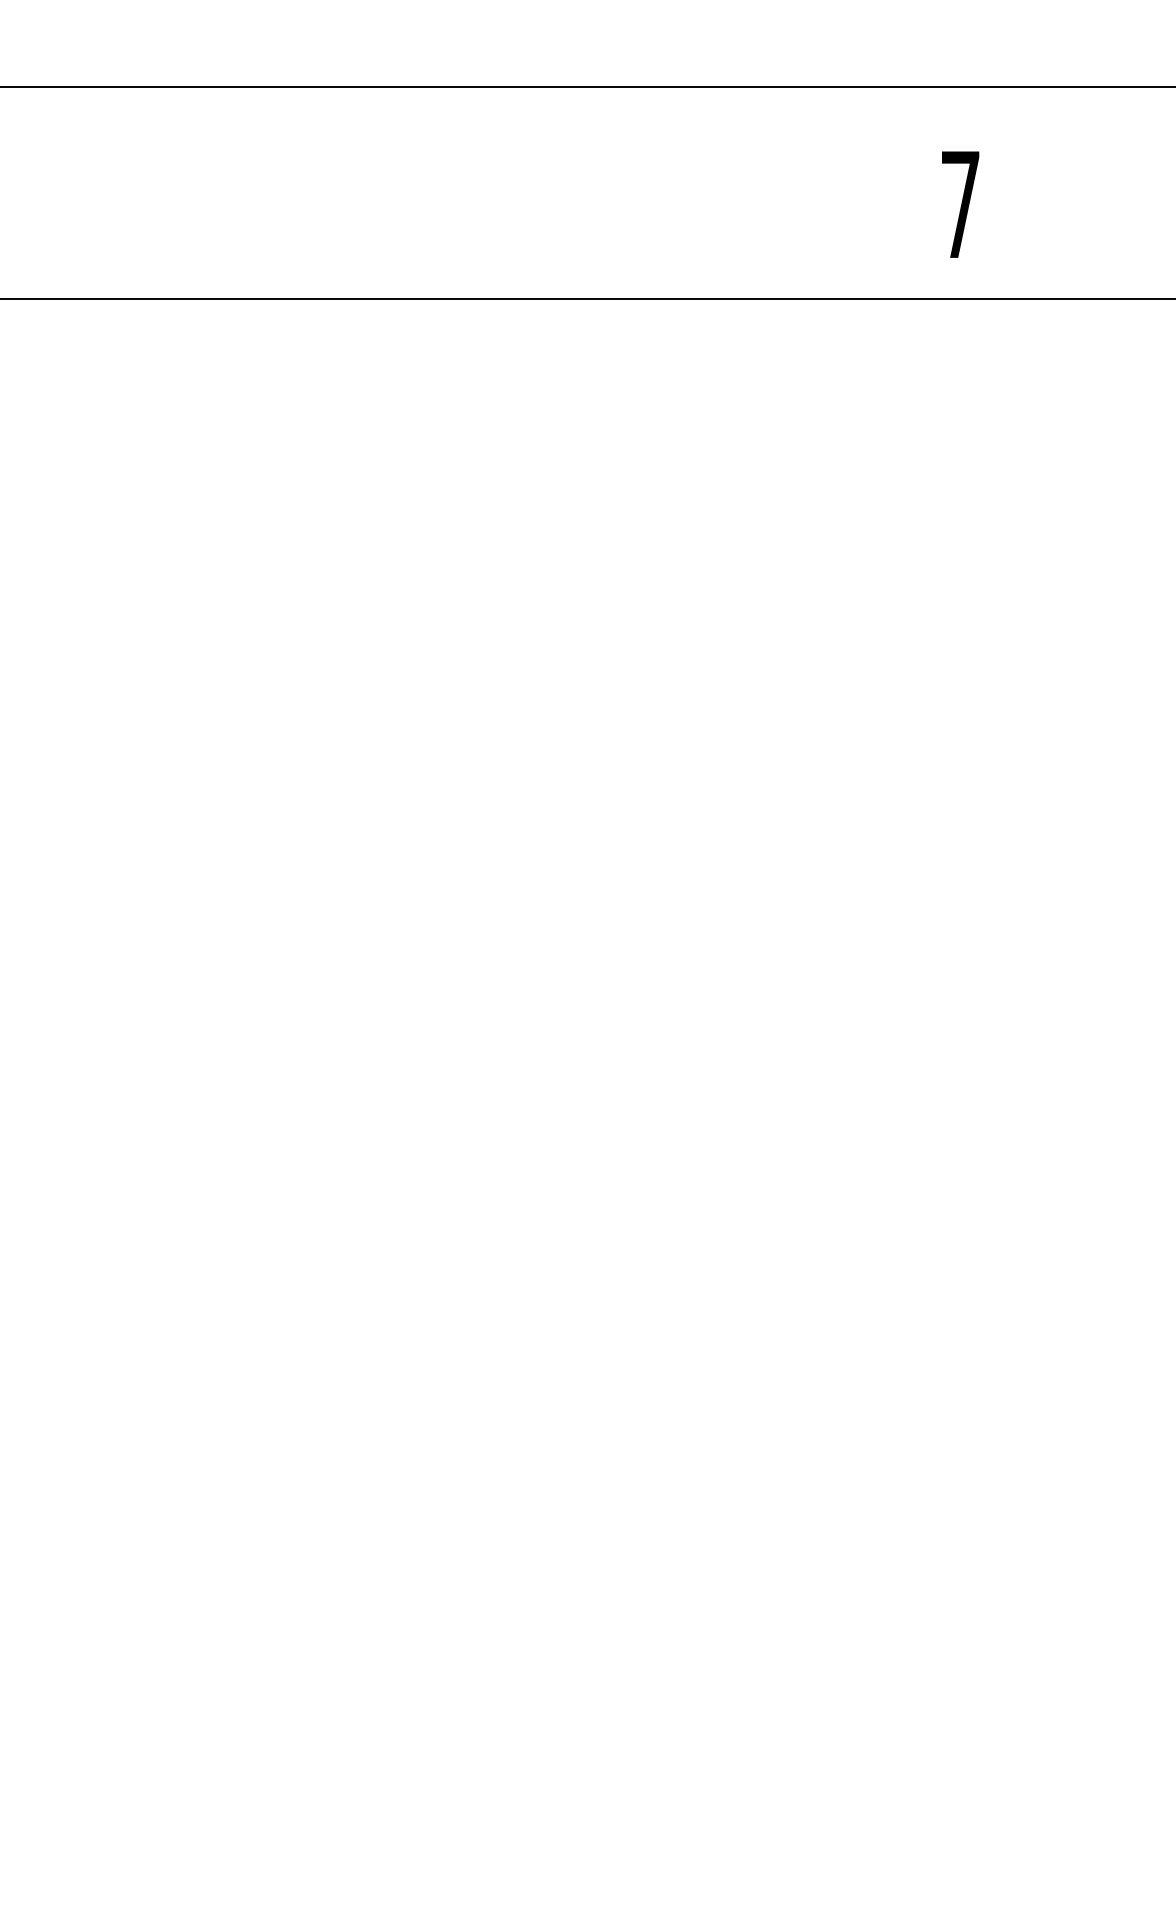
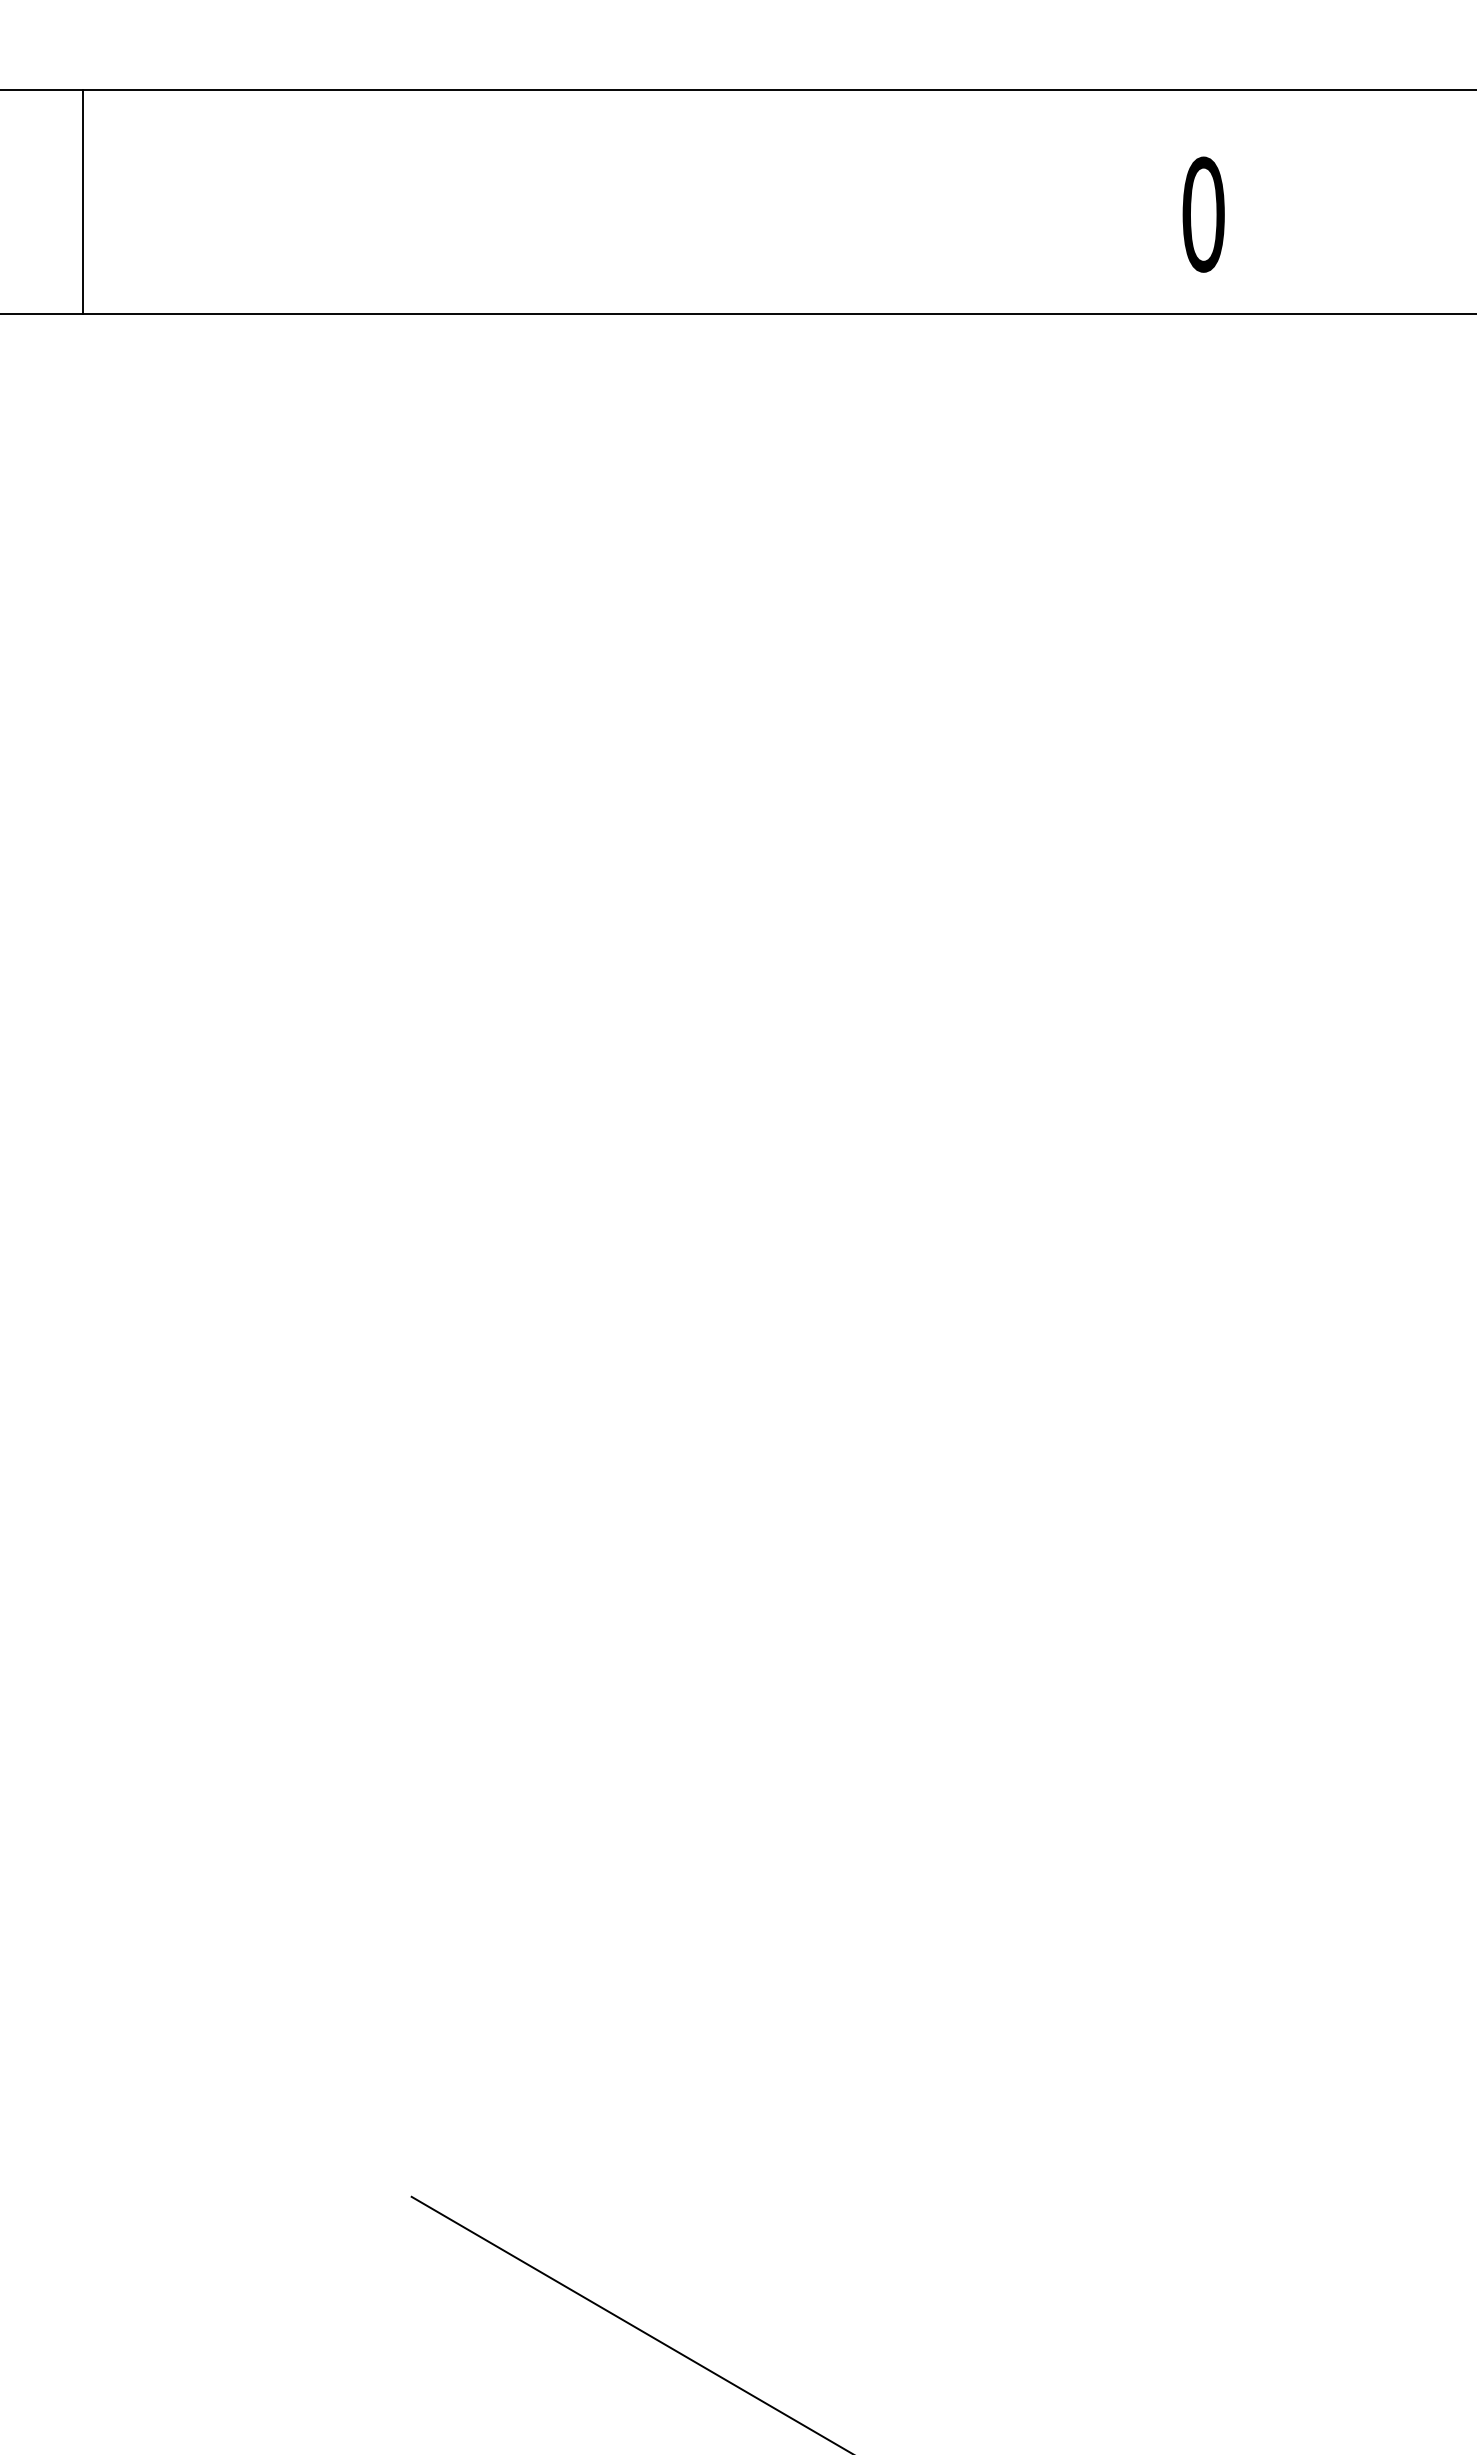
text: (960, 204) -> (1203, 214), 7 -> 0

